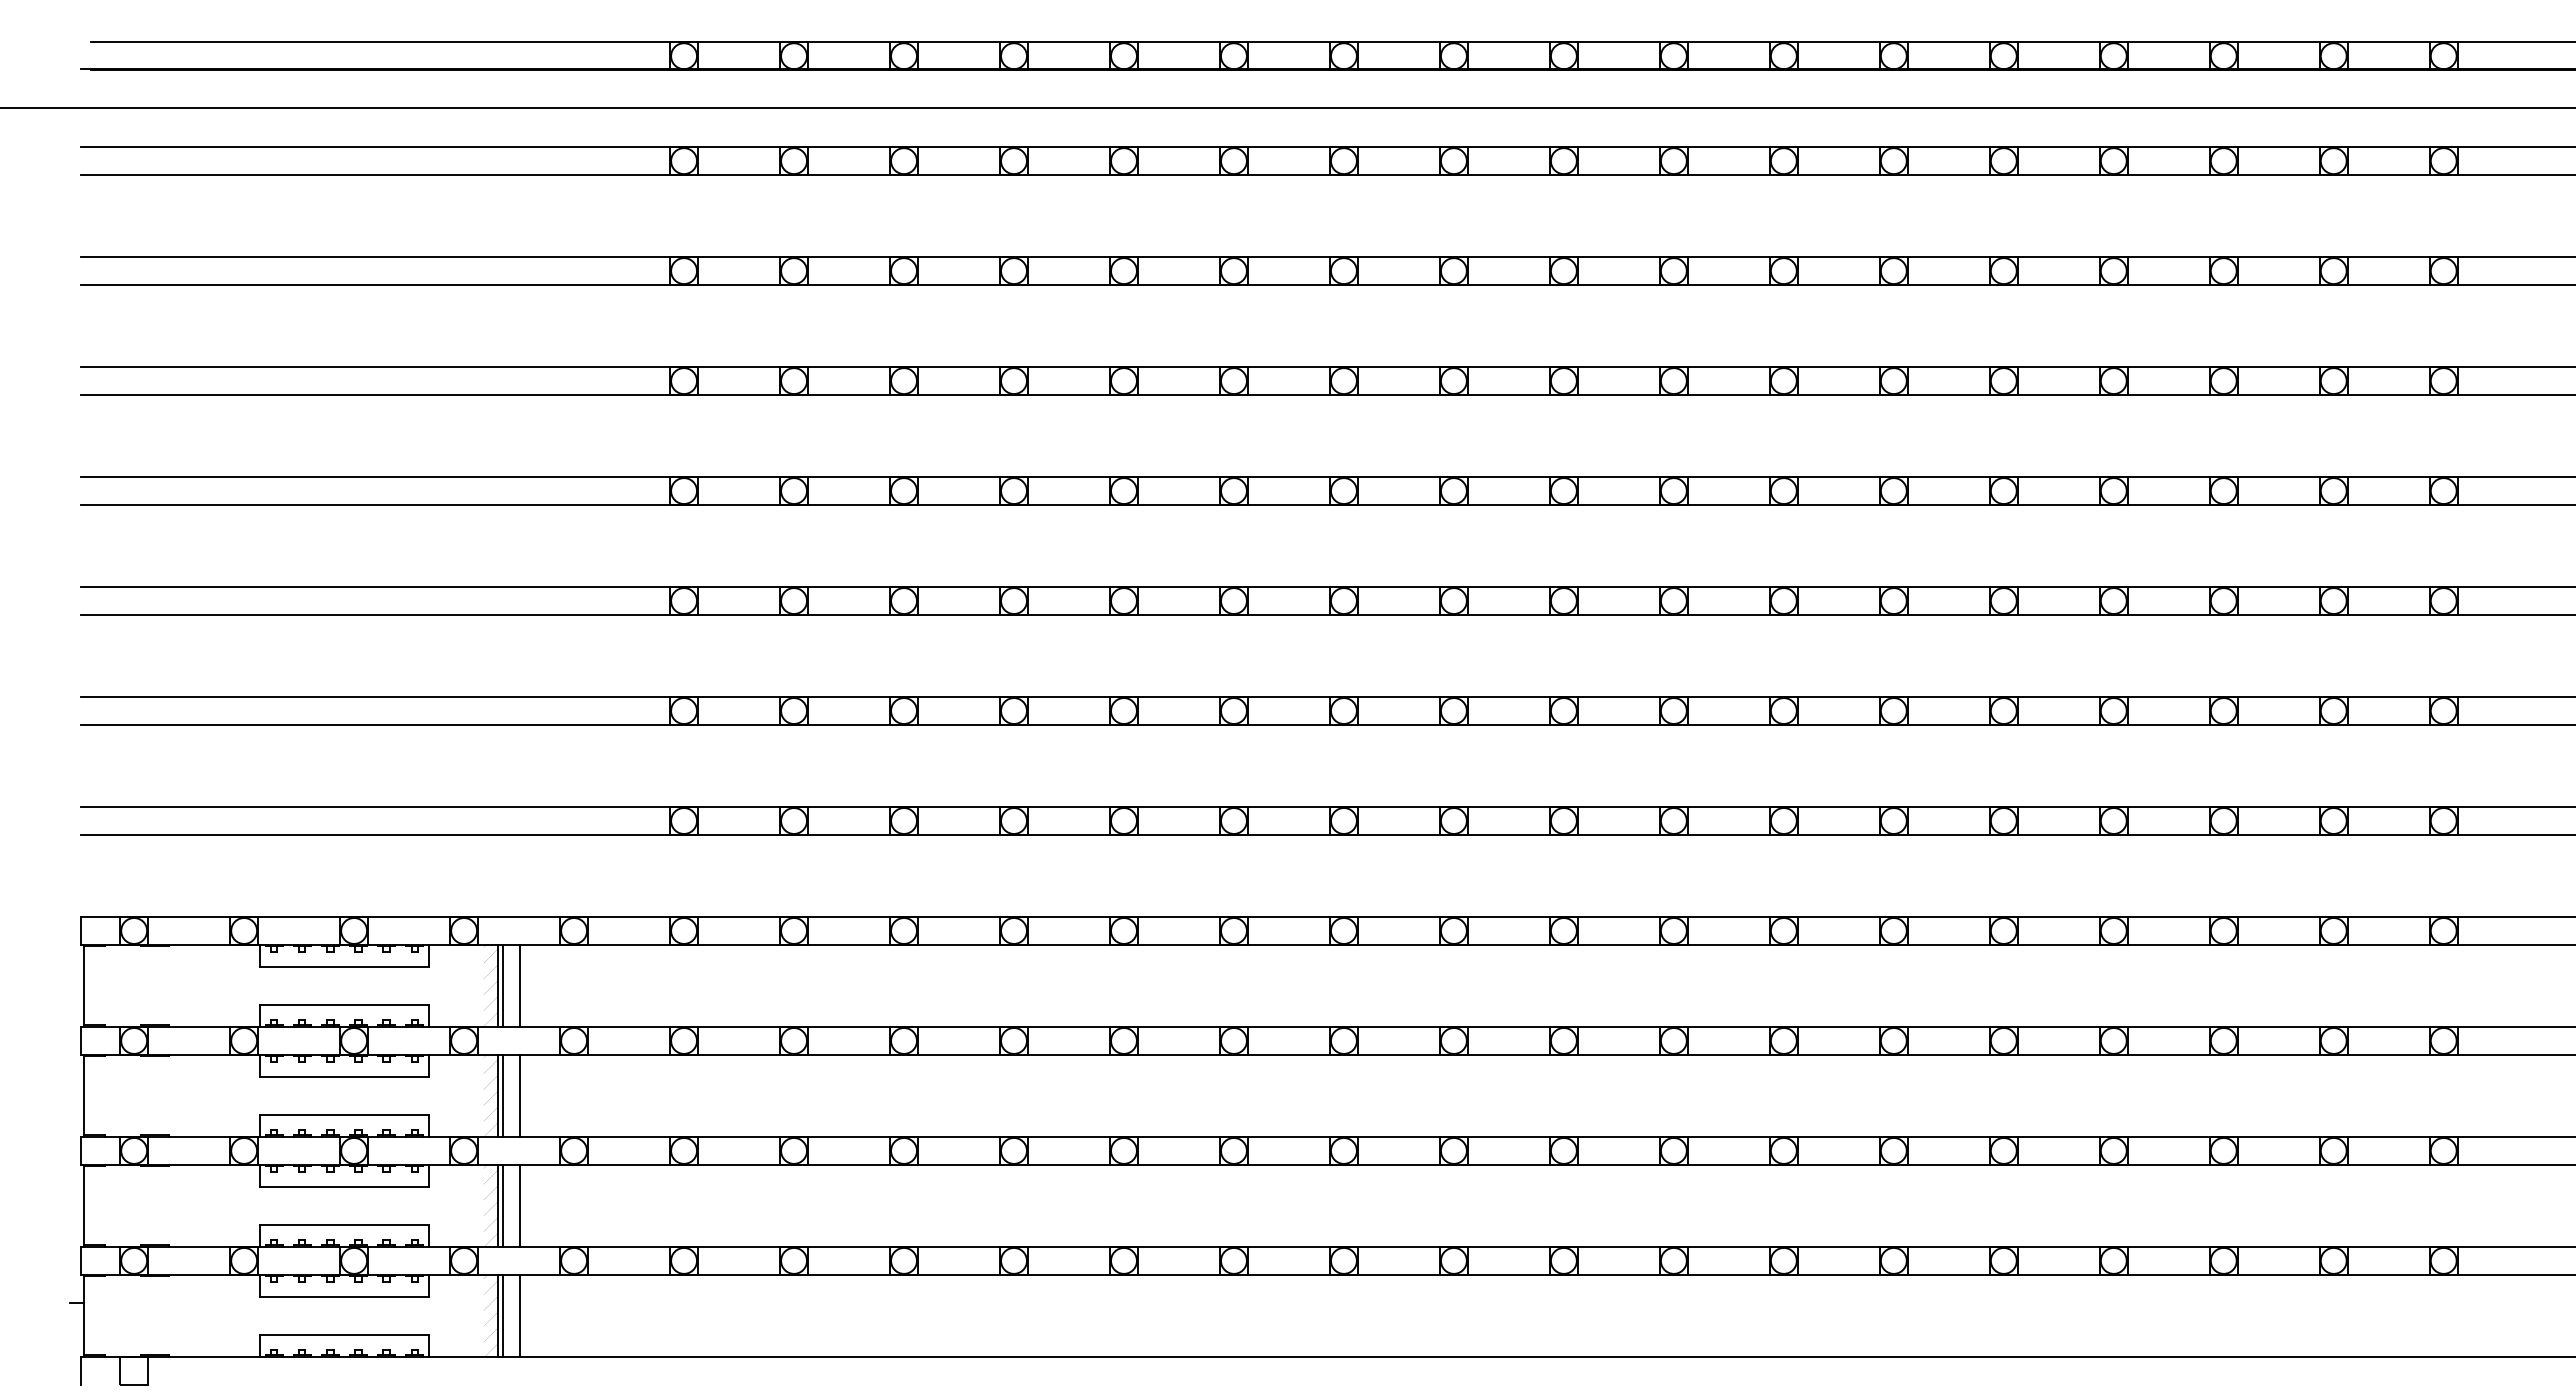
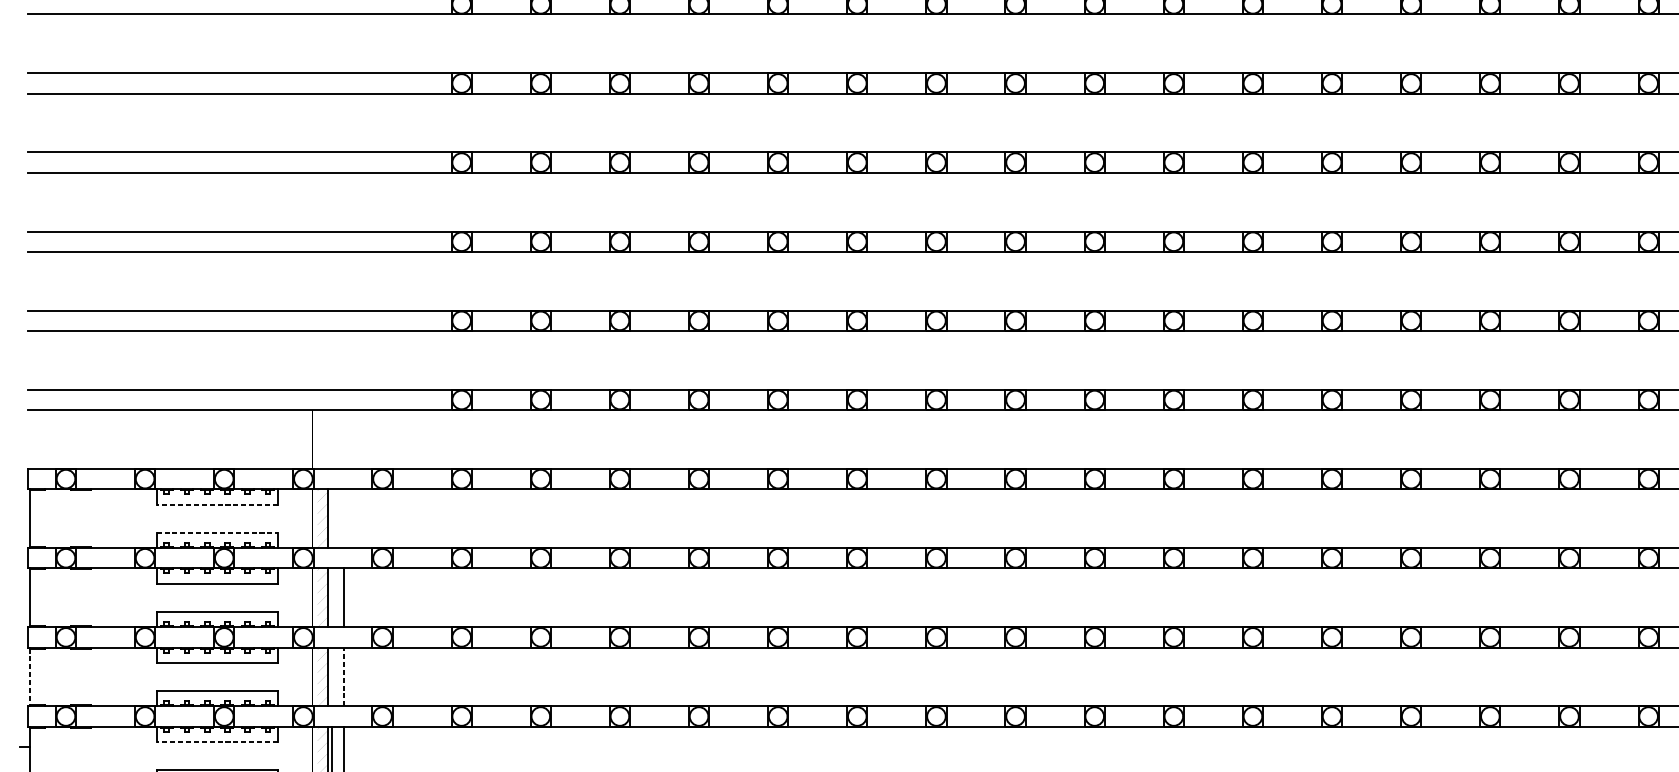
line: (343, 966) -> (216, 504), solid -> dashed
line: (503, 985) -> (331, 518), removed
line: (520, 985) -> (343, 518), removed
line: (344, 1005) -> (217, 532), solid -> dashed
line: (503, 1095) -> (331, 597), removed
line: (84, 1205) -> (30, 676), solid -> dashed
line: (503, 1205) -> (331, 676), removed
line: (520, 1205) -> (343, 676), solid -> dashed
line: (343, 1296) -> (216, 742), solid -> dashed

